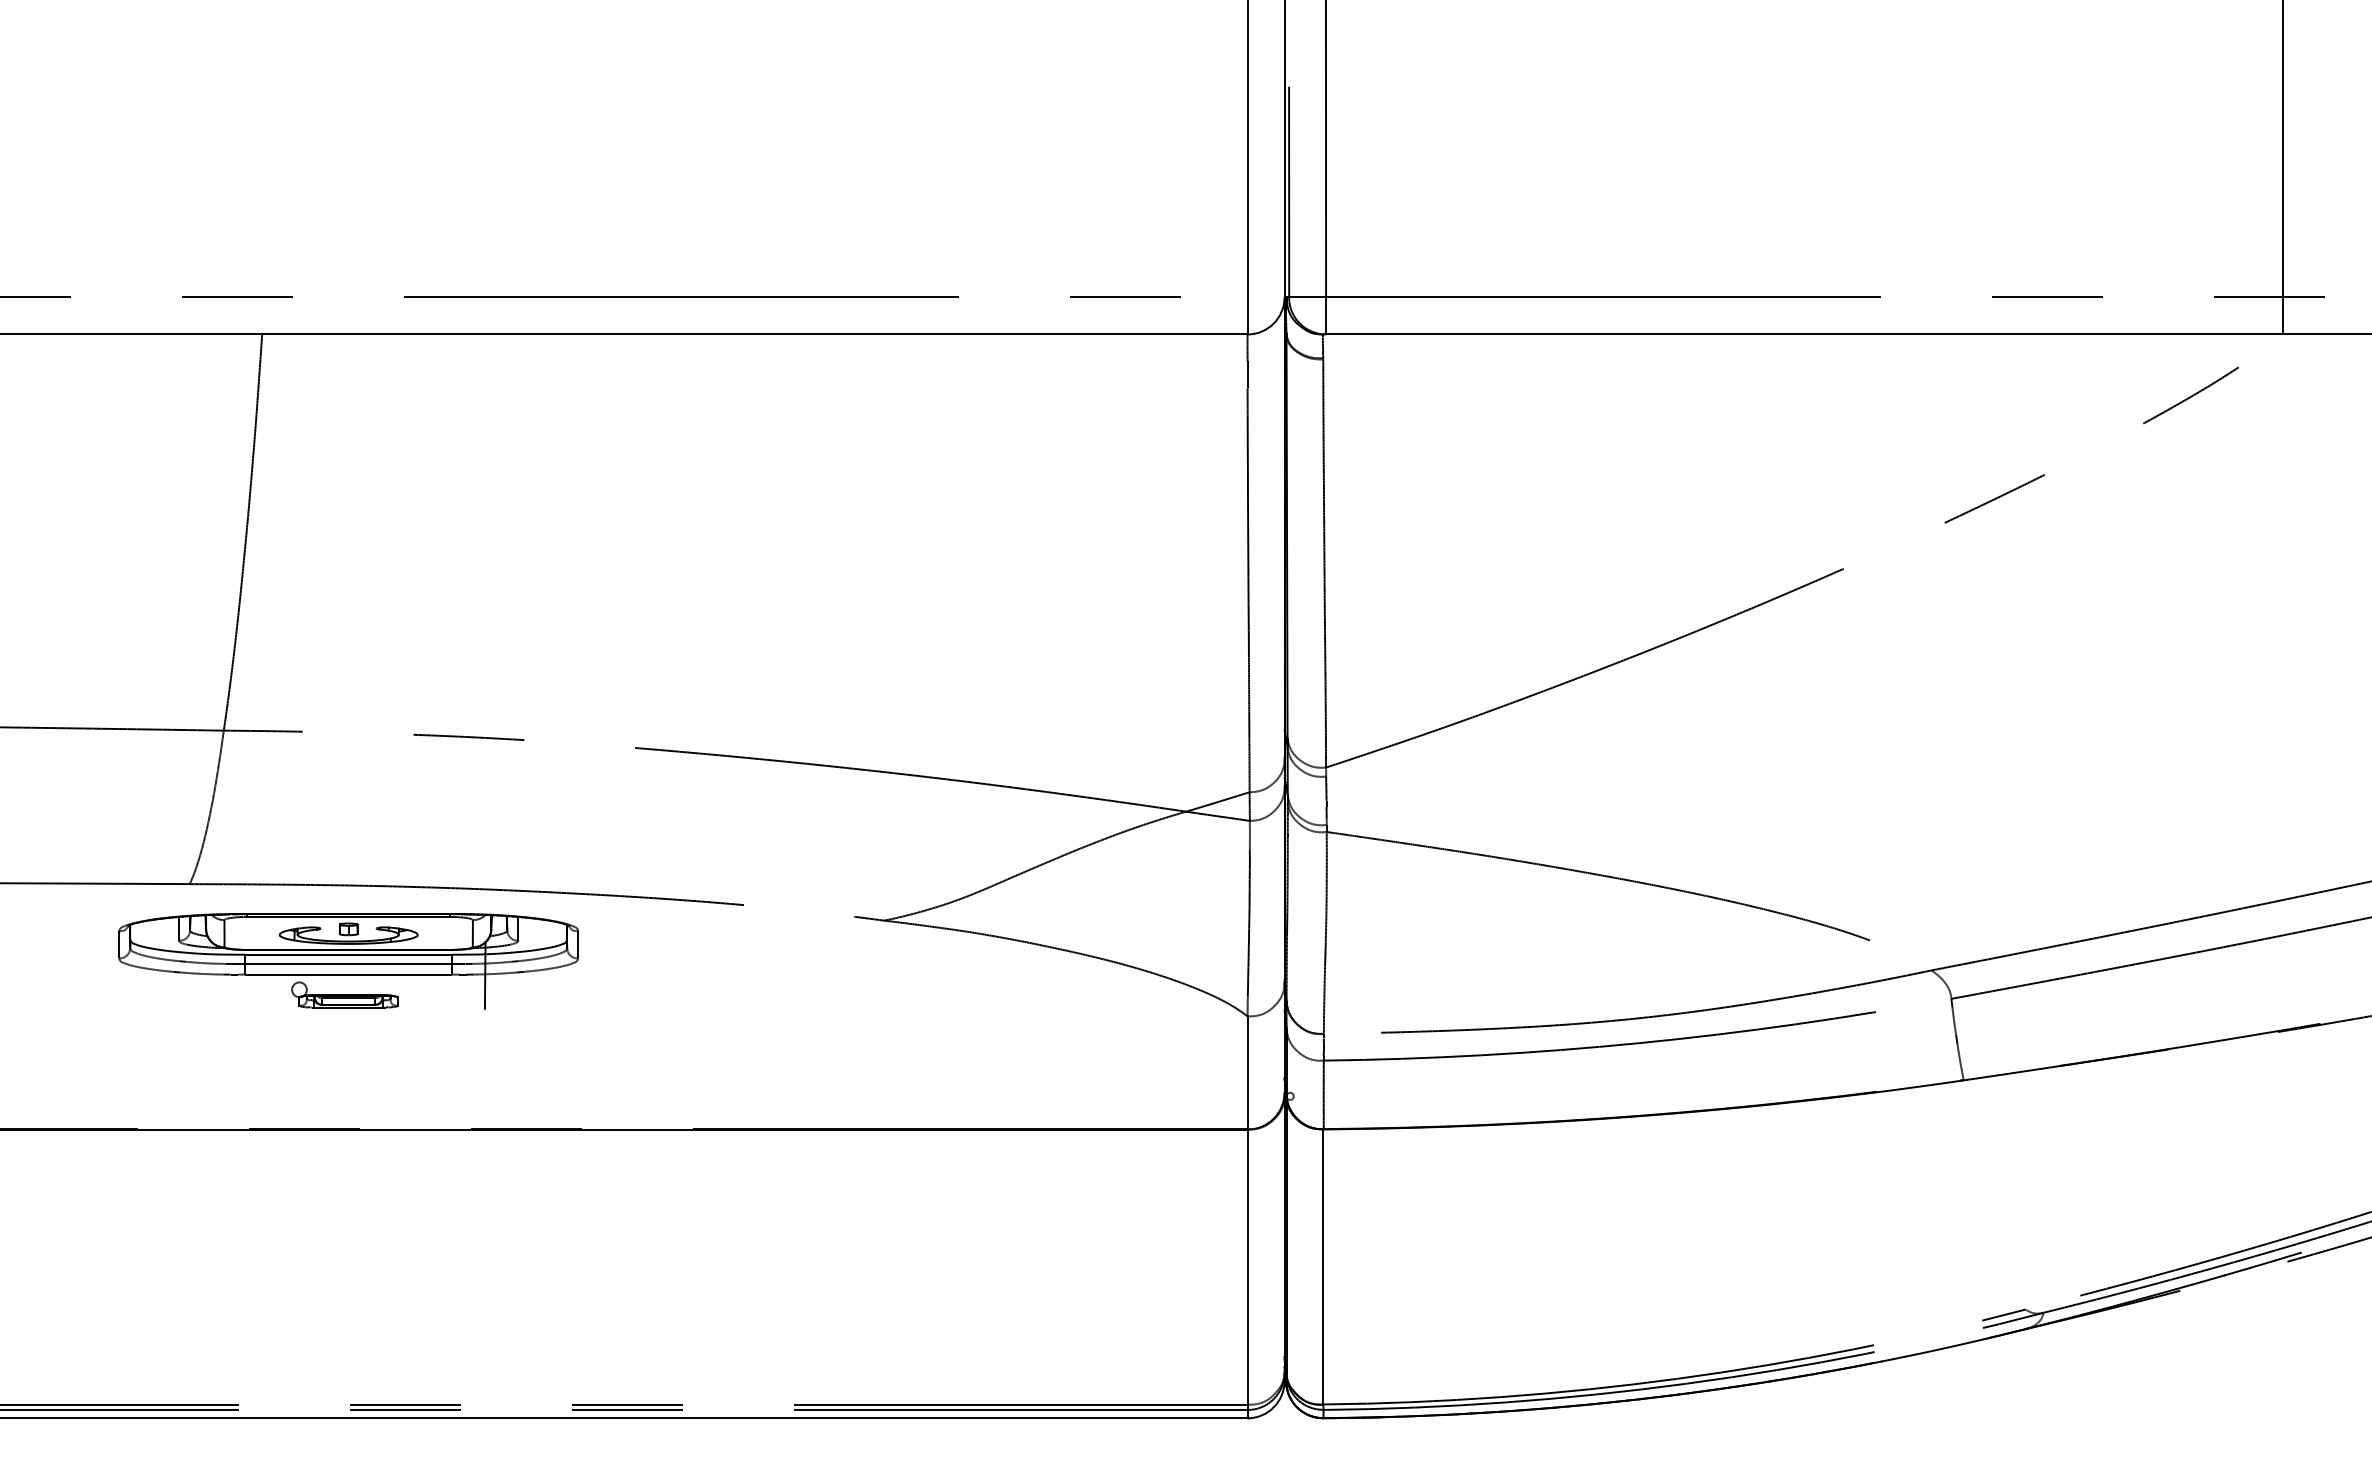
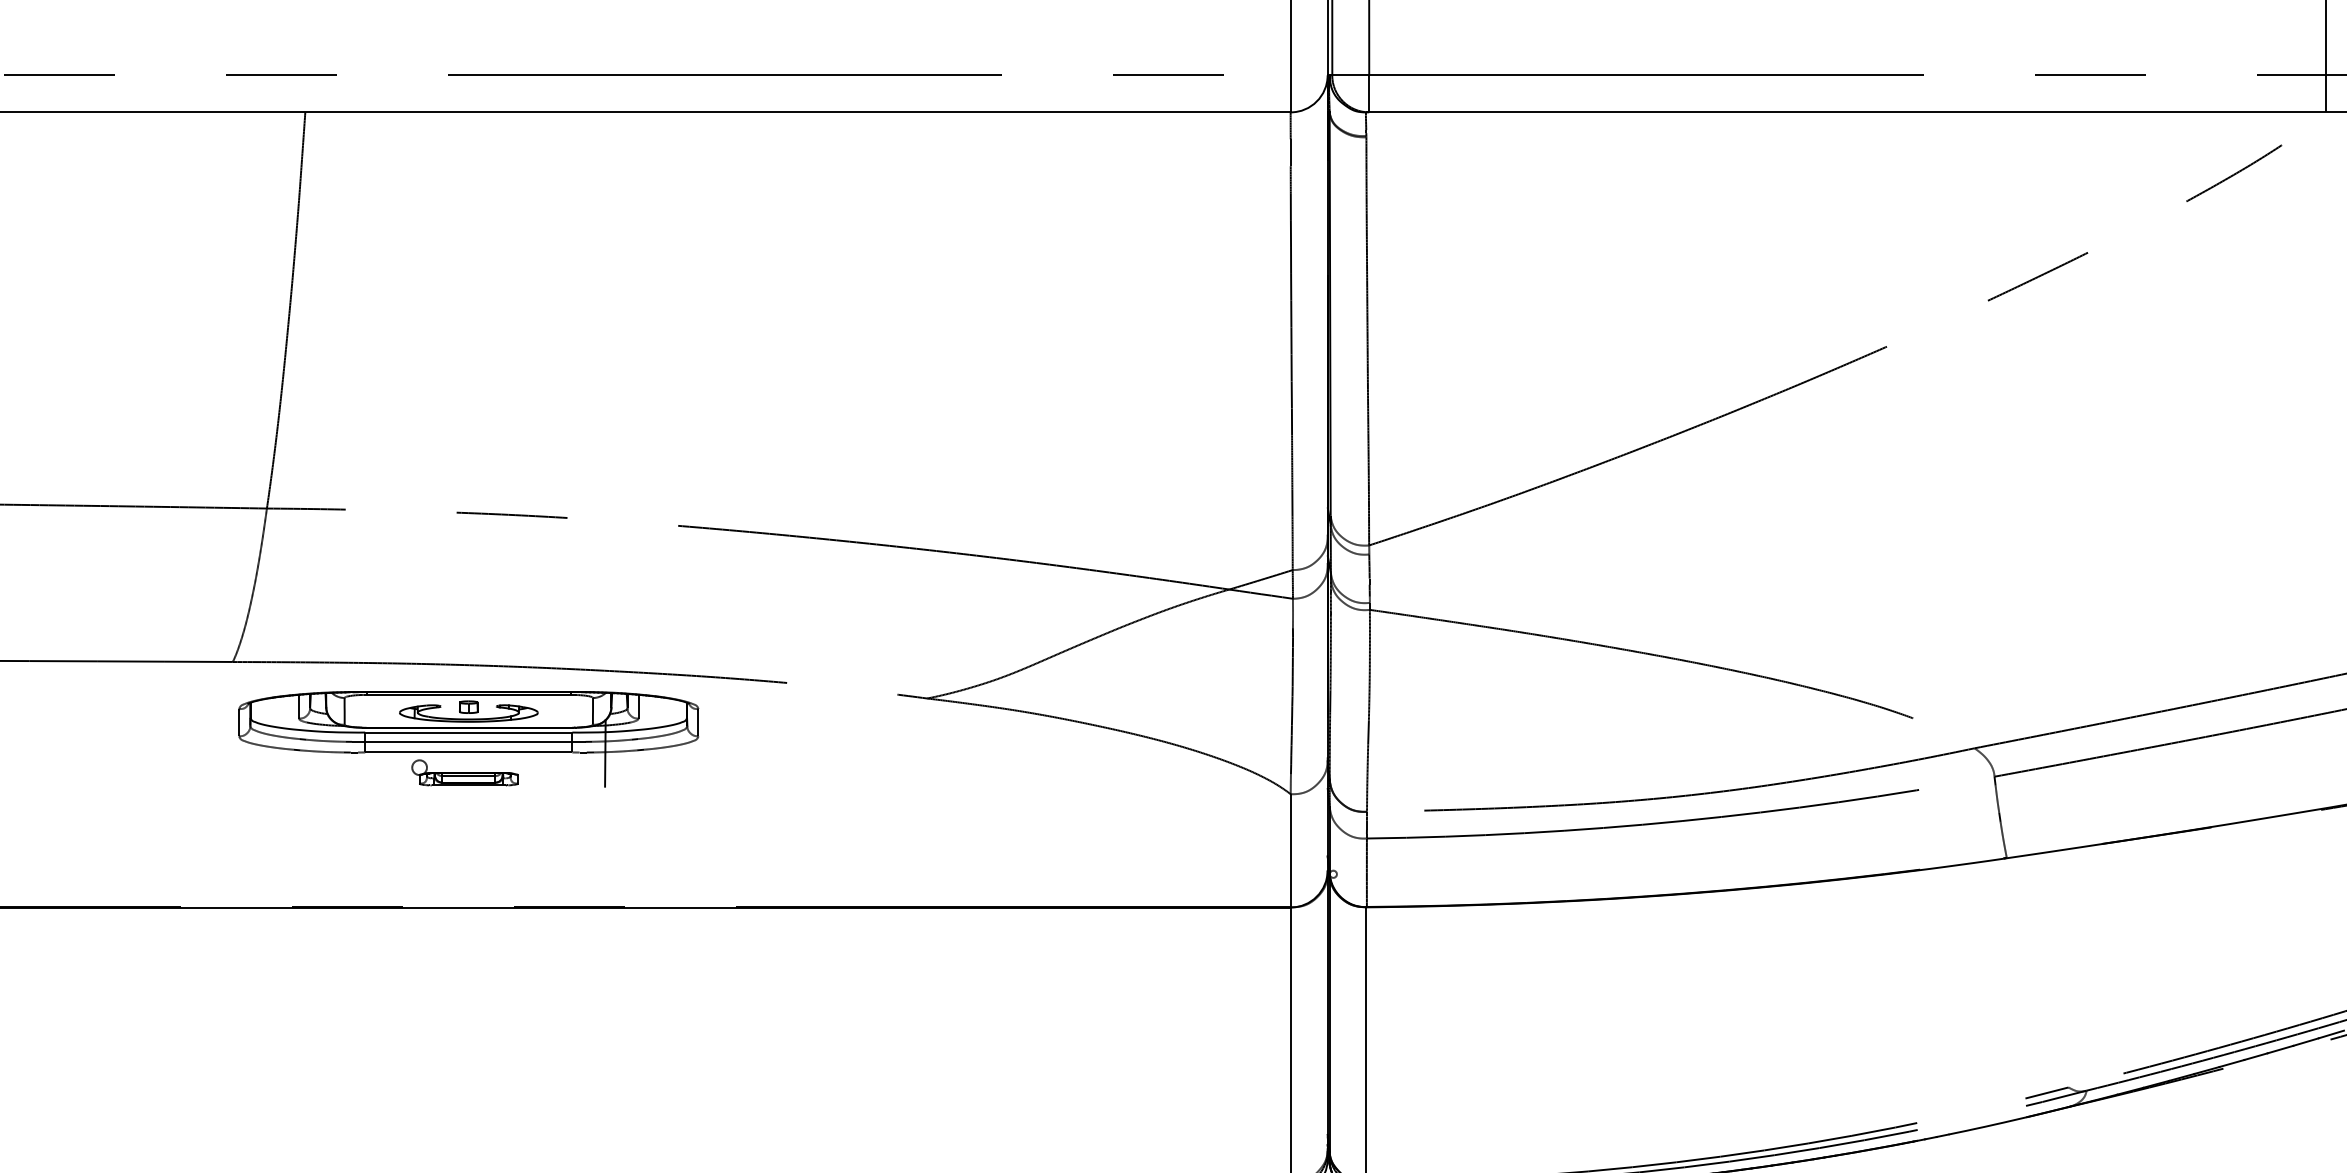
part: (348, 961) -> (468, 739), moved

